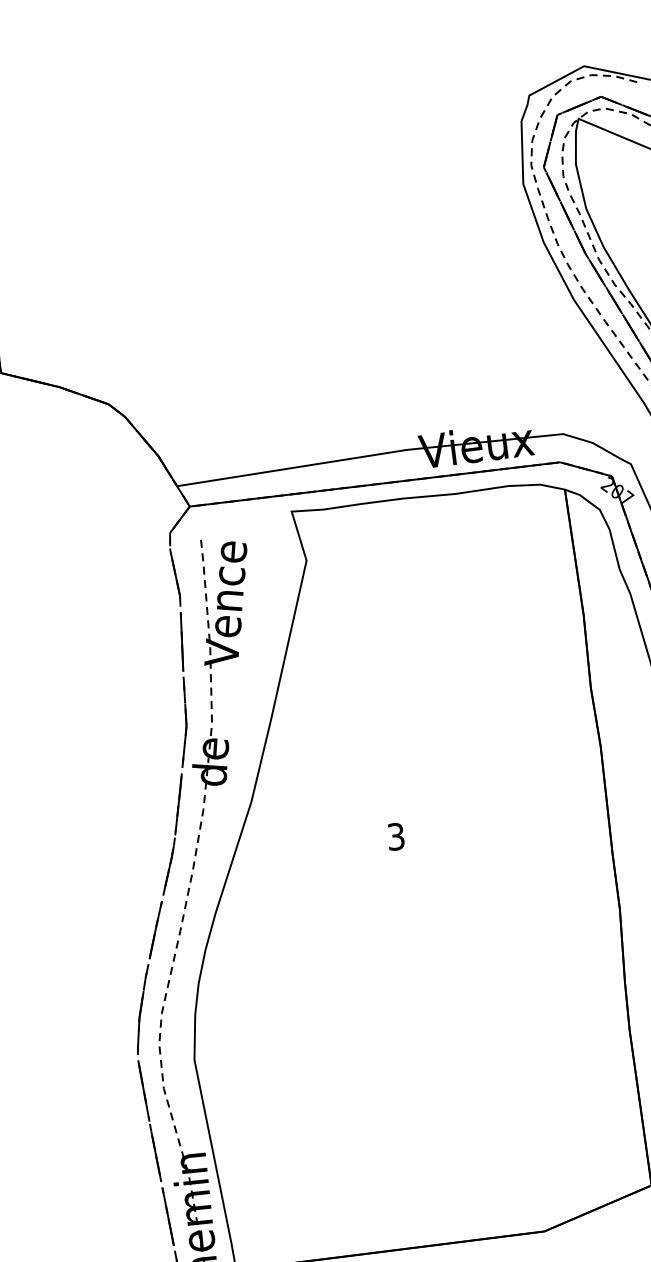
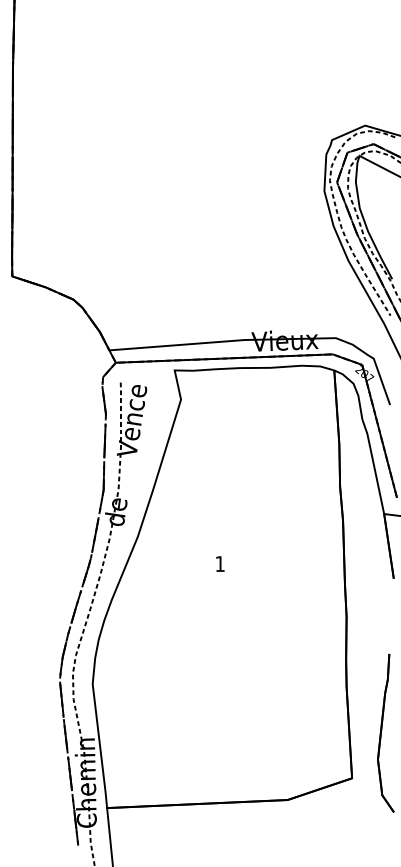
text: (395, 837) -> (219, 564), 3 -> 1

